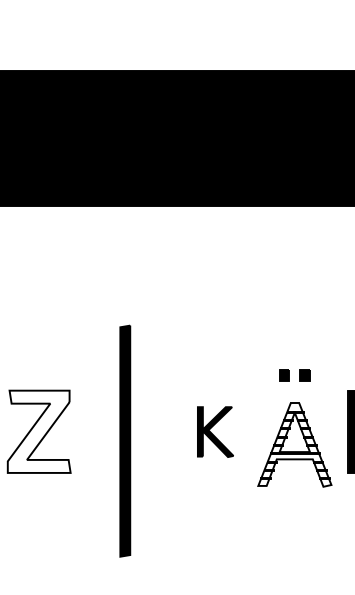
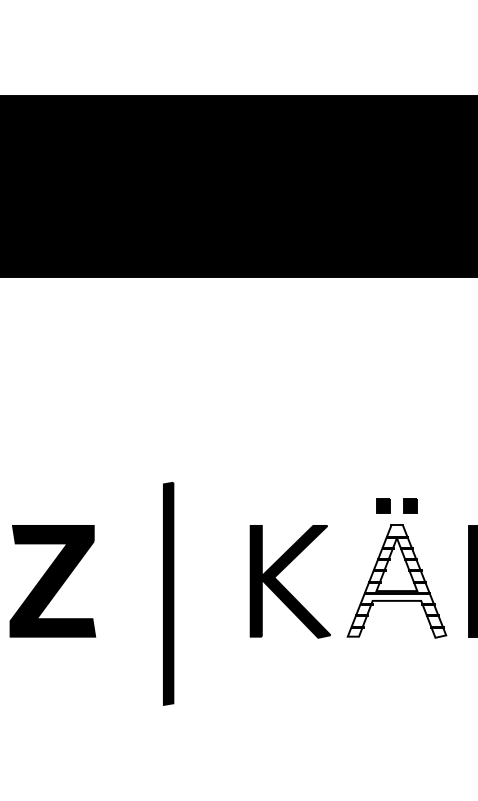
fill: (38, 431) -> (51, 580), added
part: (215, 431) -> (290, 580), size x1.67
part: (124, 440) -> (167, 592), size x0.71
part: (294, 444) -> (396, 580), moved

